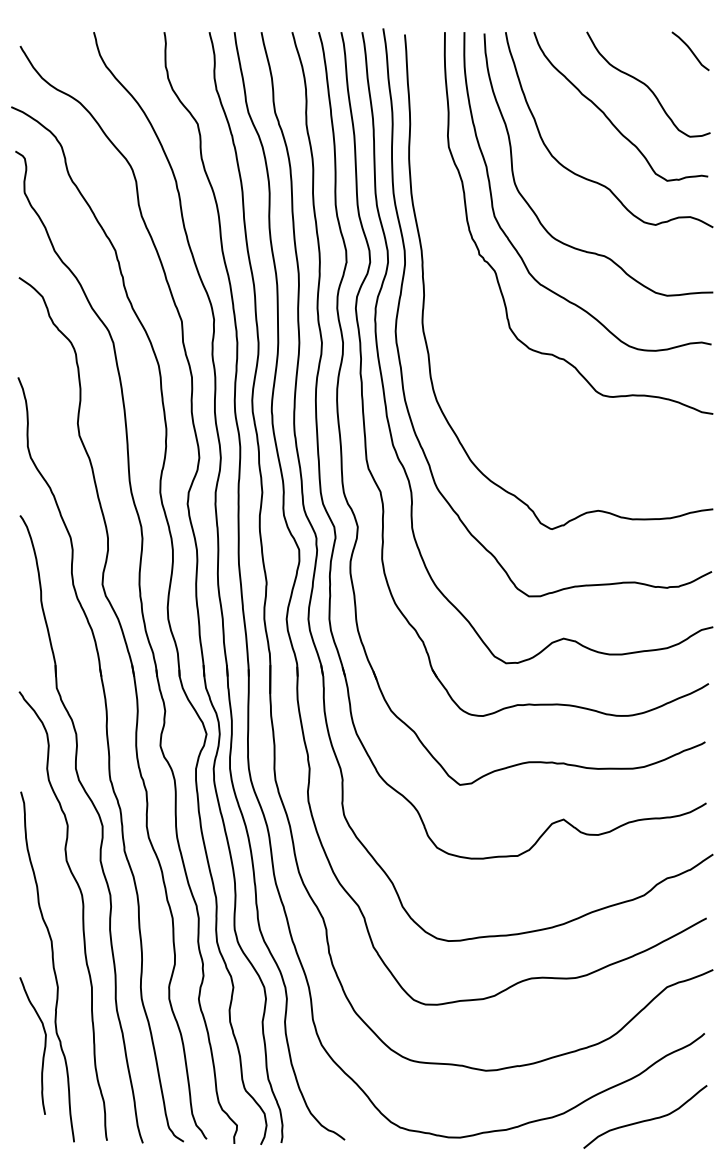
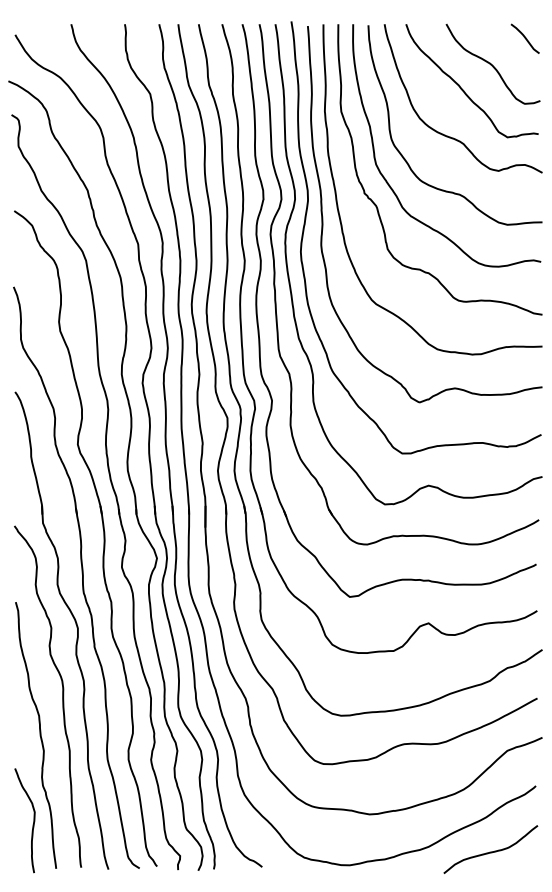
curve: (444, 268) -> (338, 204), added
curve: (44, 1045) -> (33, 820), moved

